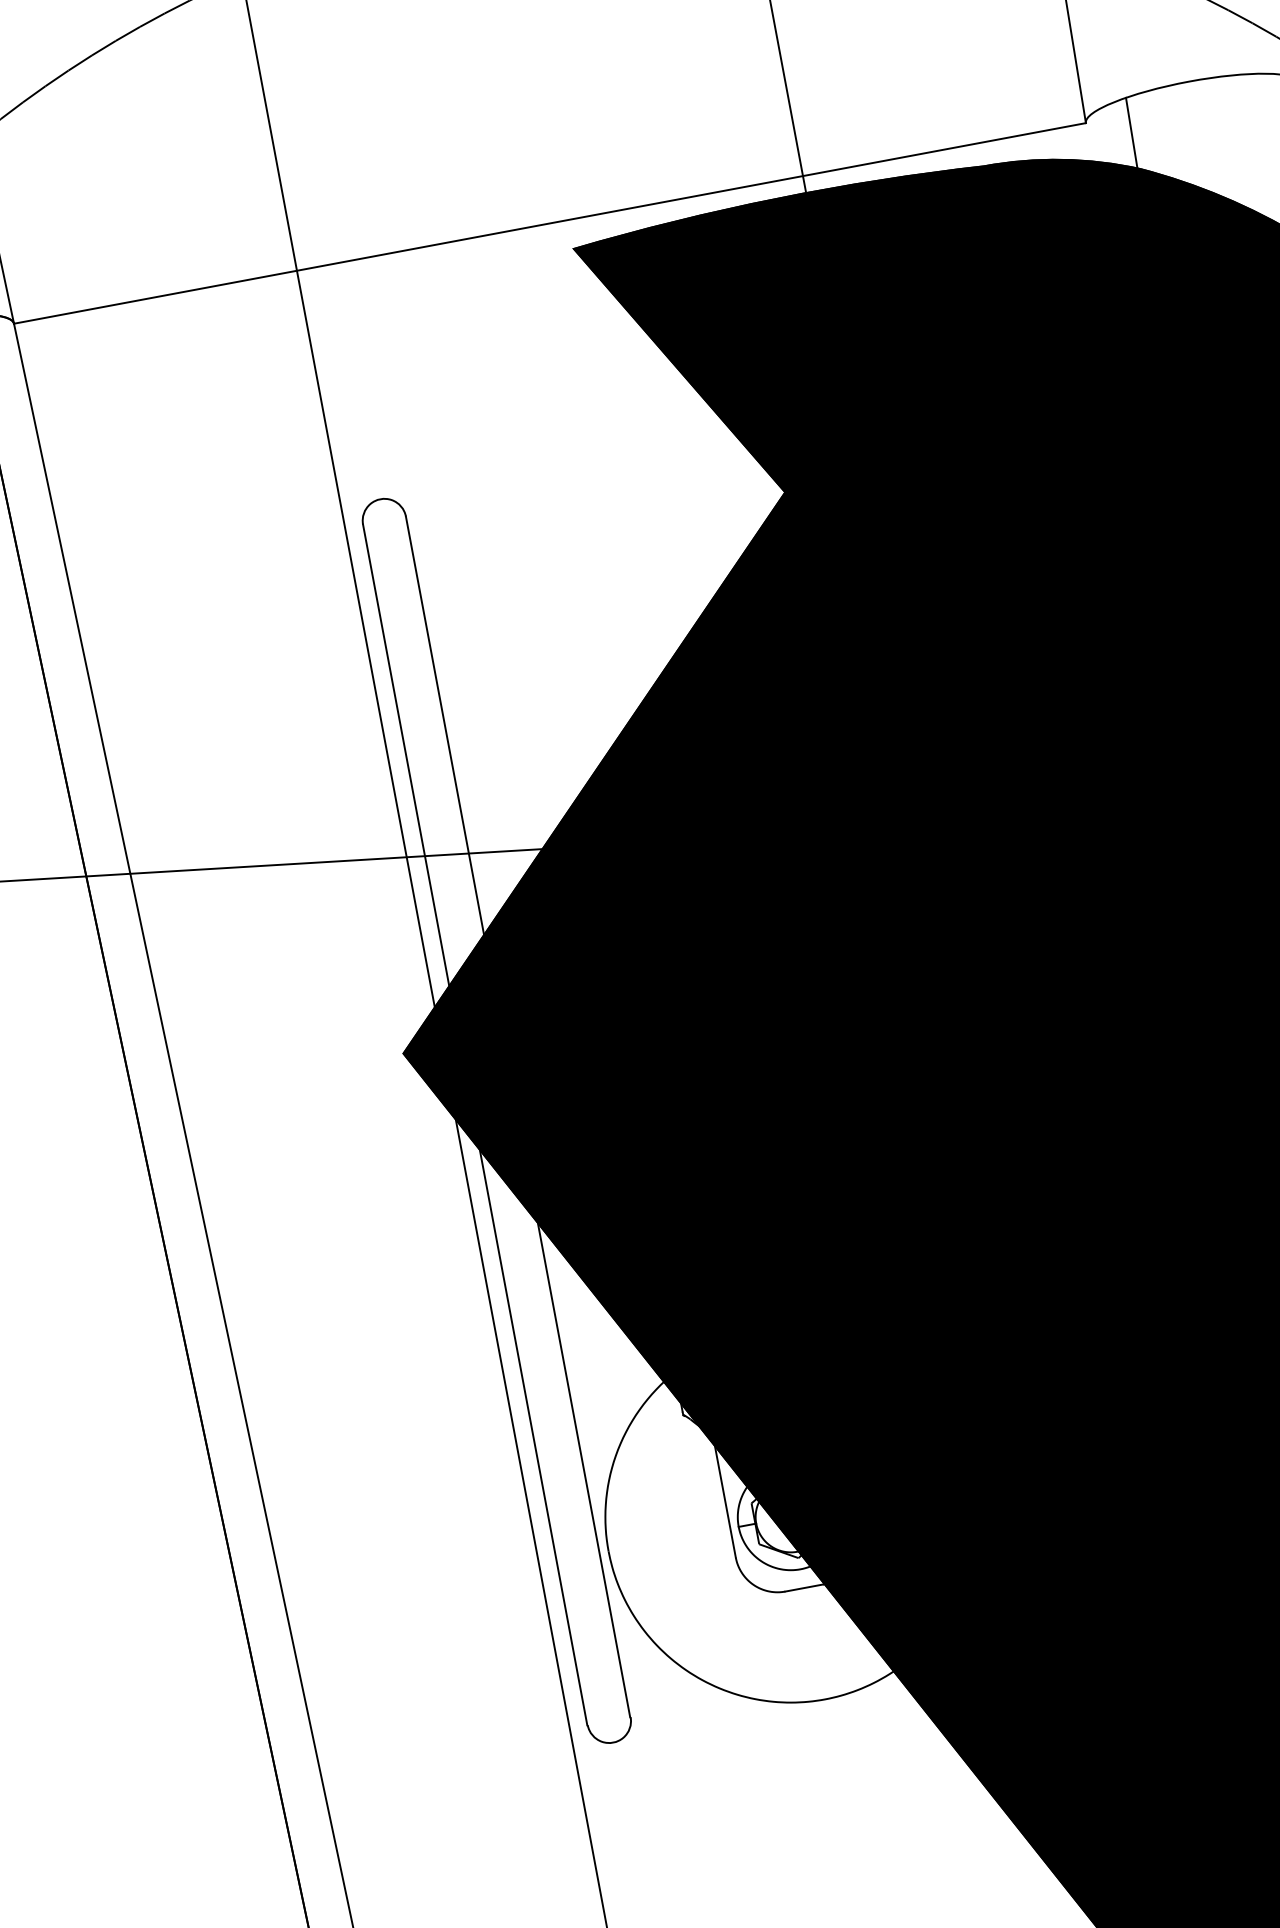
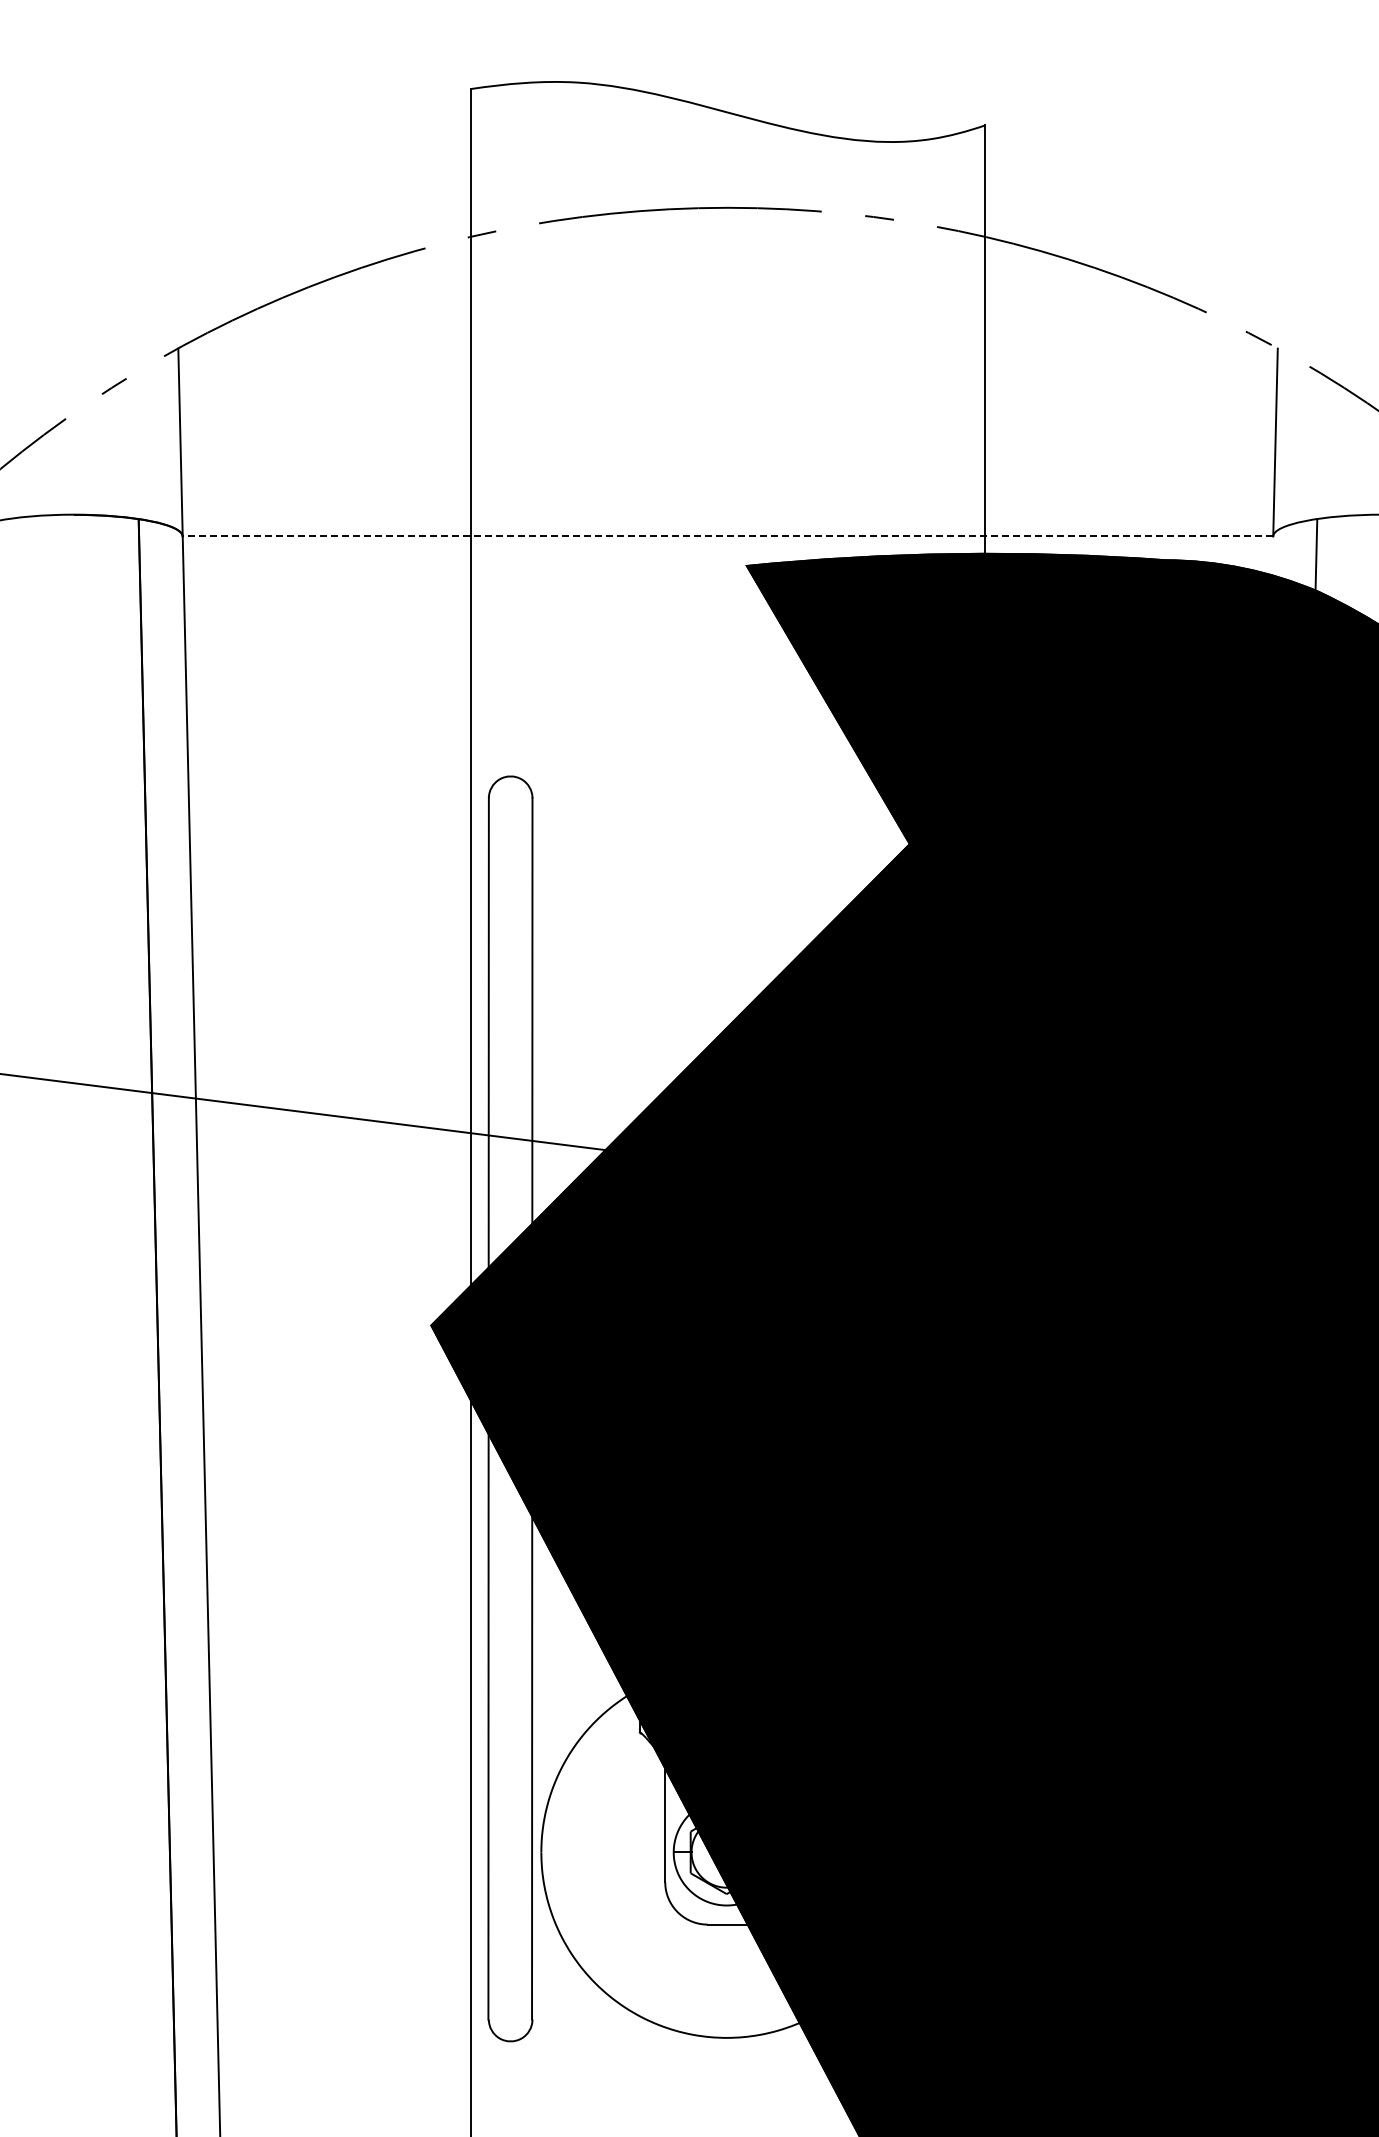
line: (549, 223) -> (727, 536), solid -> dashed

